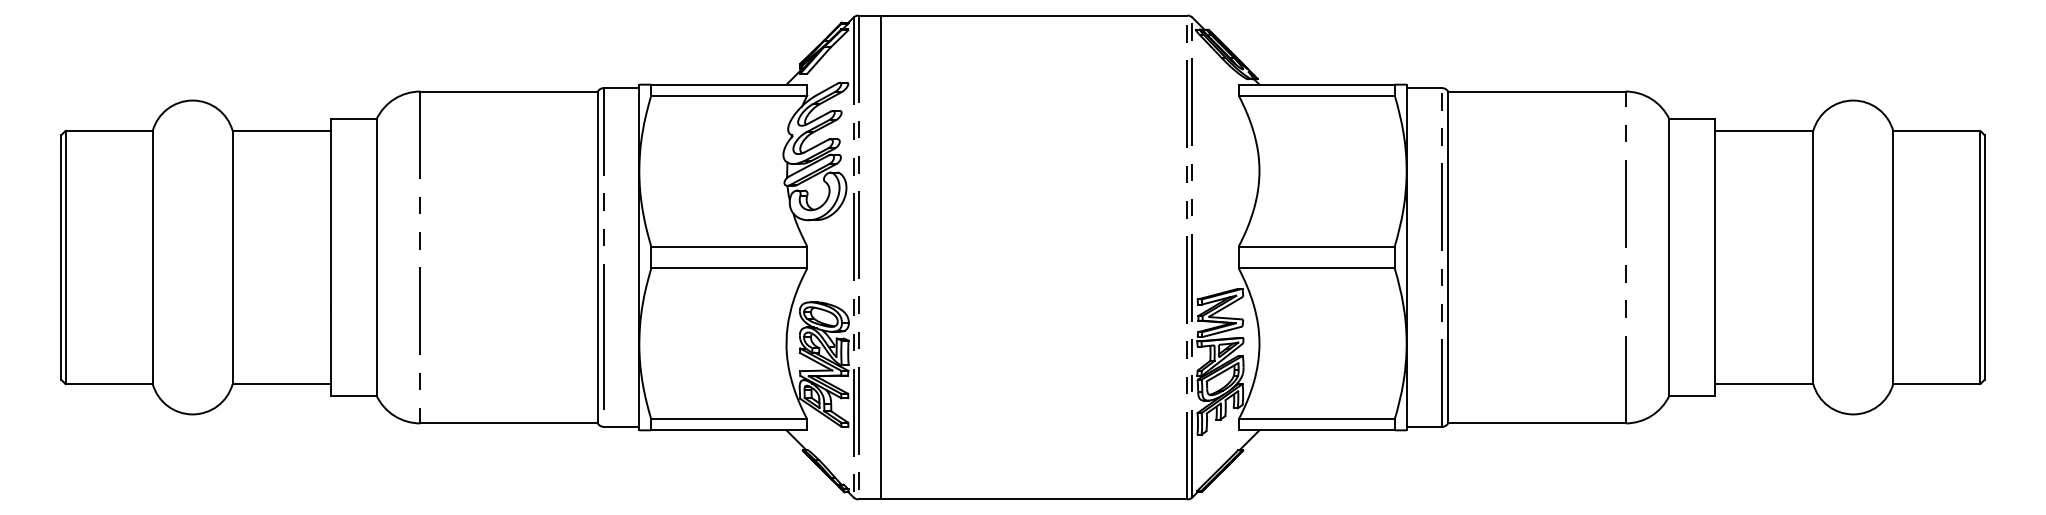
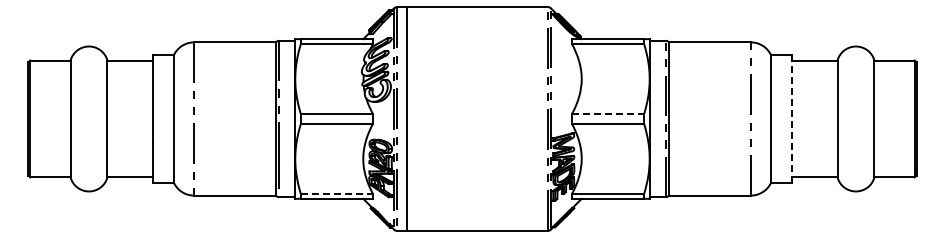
line: (1317, 245) -> (608, 113), solid -> dashed
line: (1715, 258) -> (792, 119), solid -> dashed
line: (730, 418) -> (337, 193), solid -> dashed

